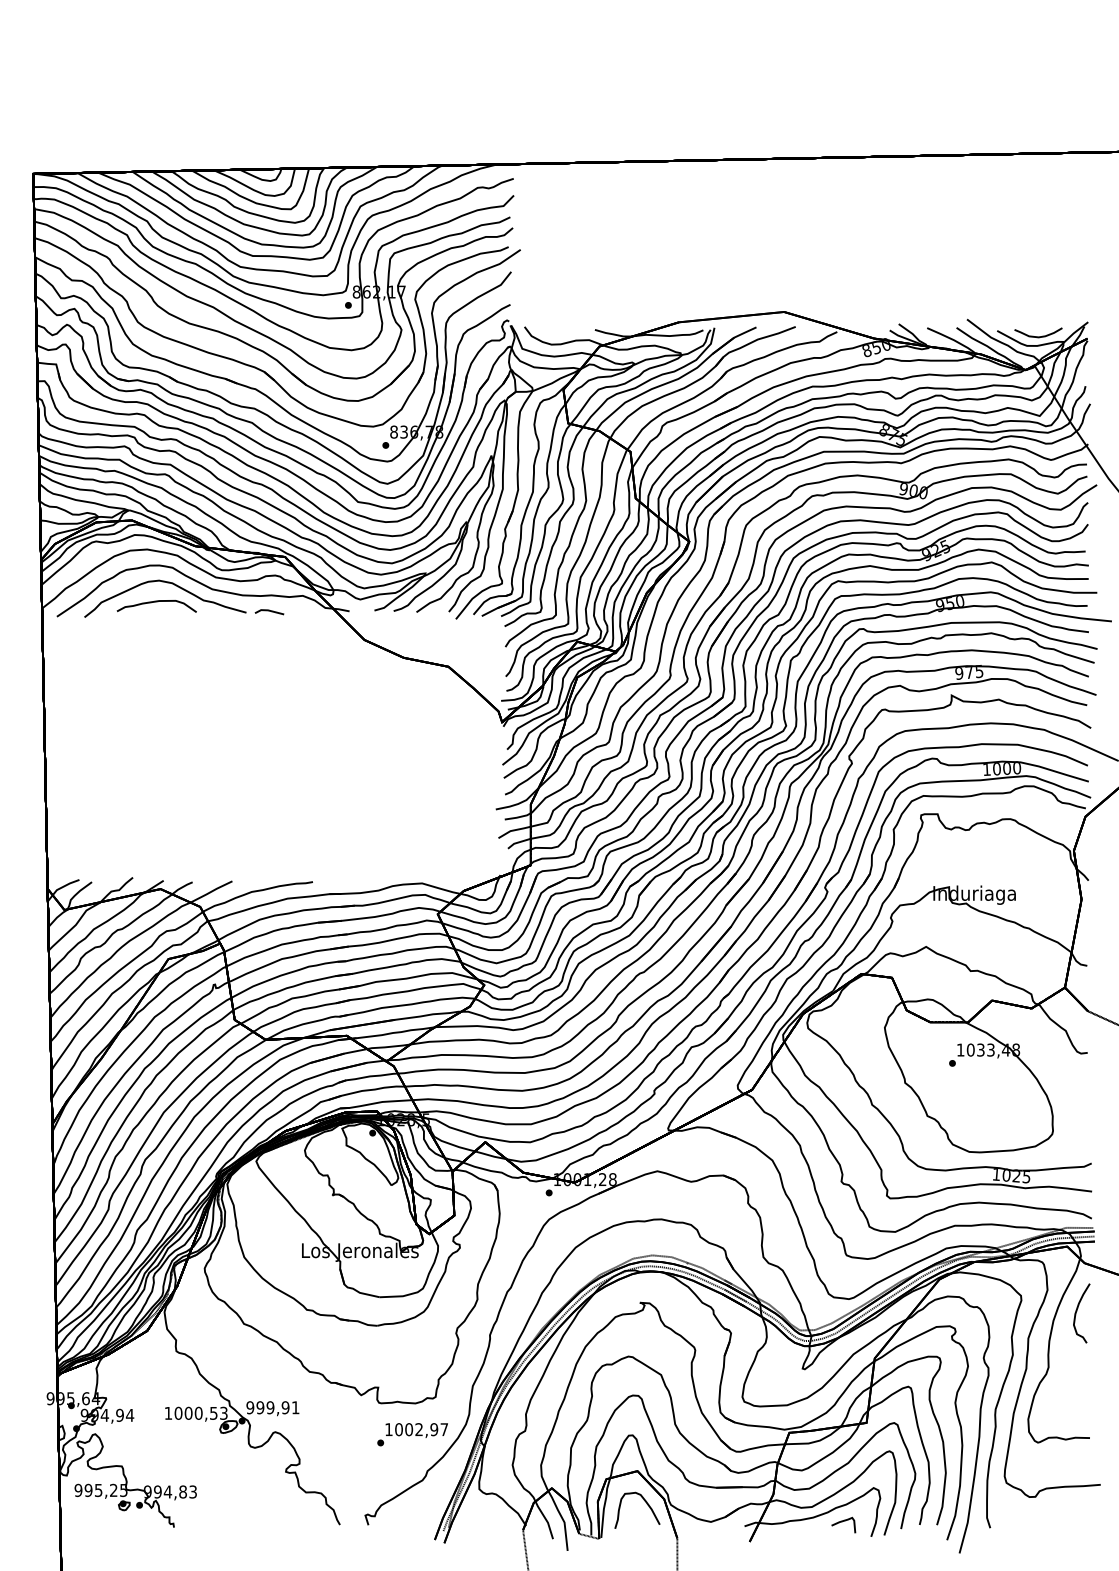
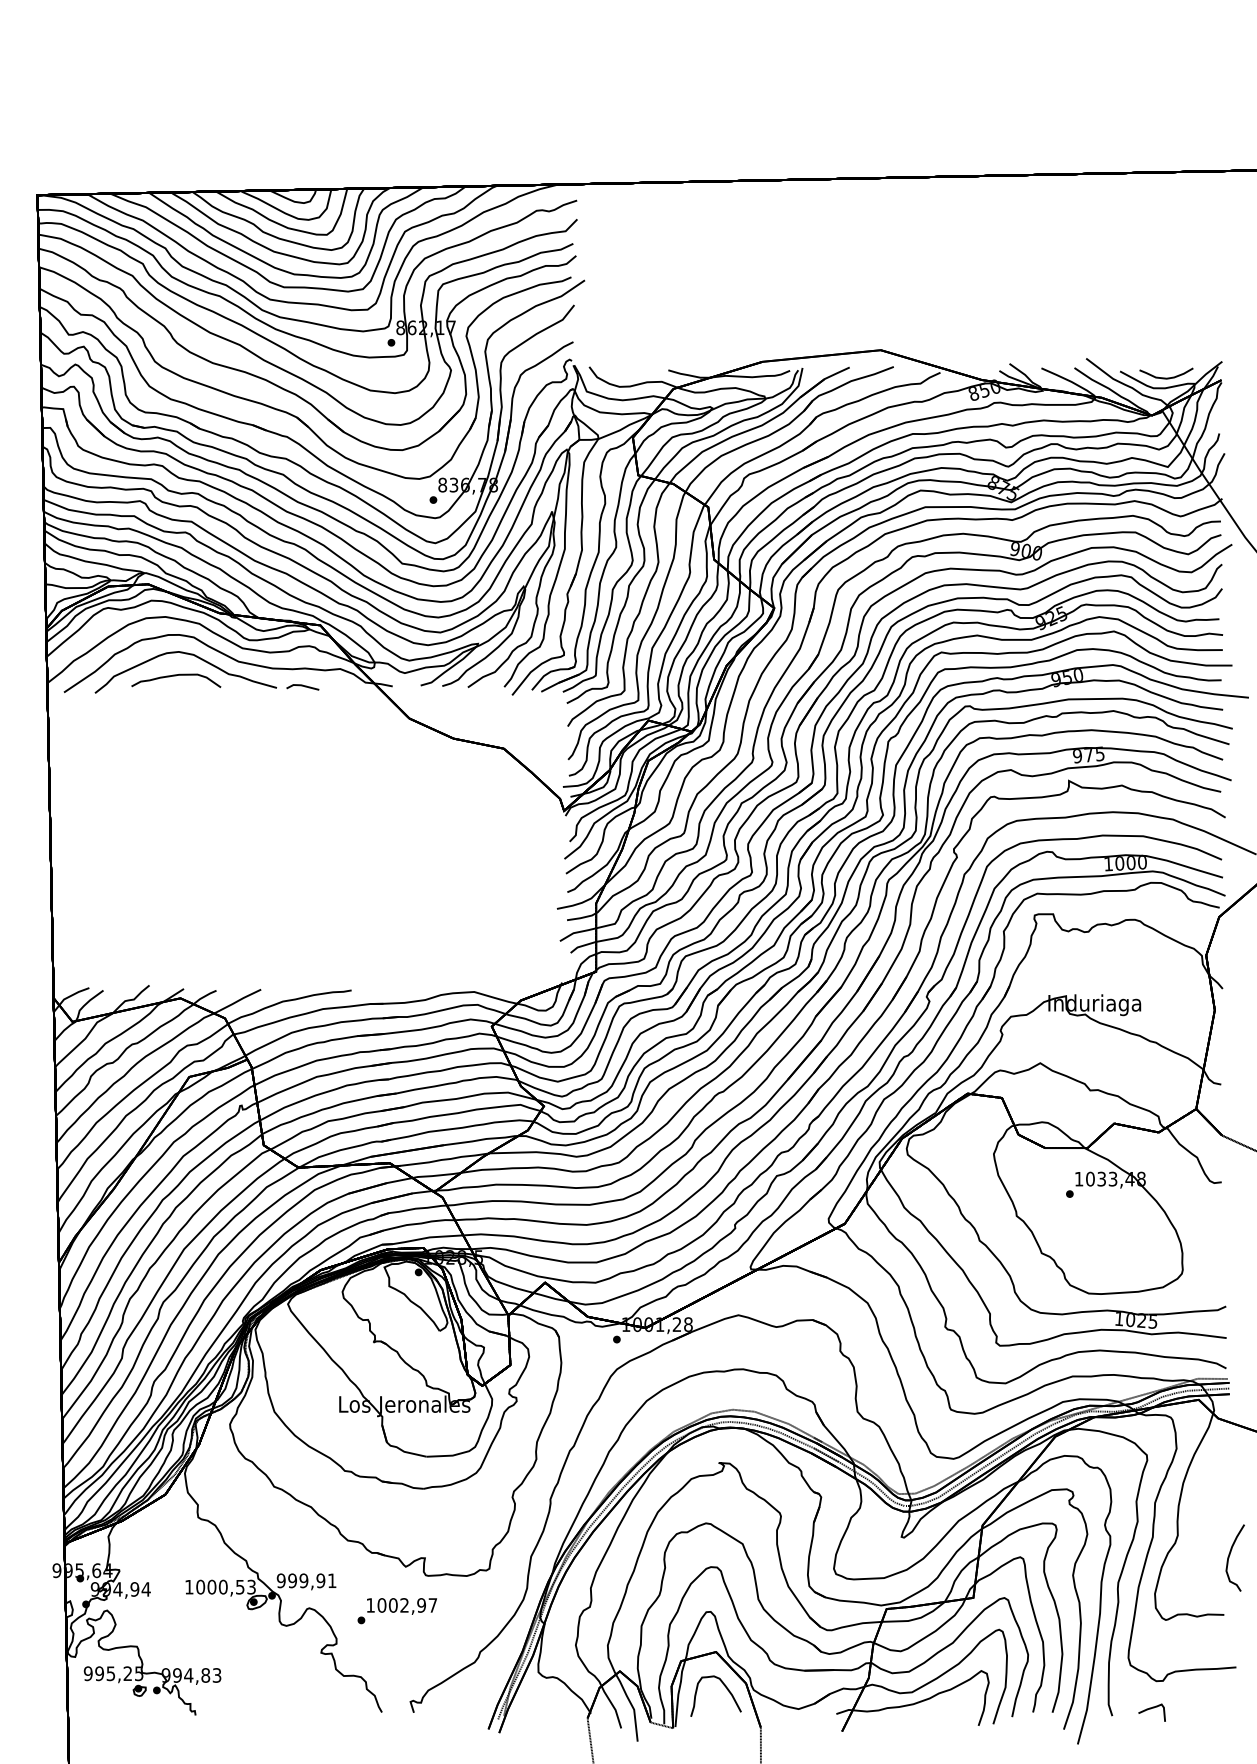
curve: (1077, 1311) -> (1230, 1555), moved
text: (412, 1434) -> (397, 1610), moved
part: (843, 1524) -> (1151, 1711), moved

